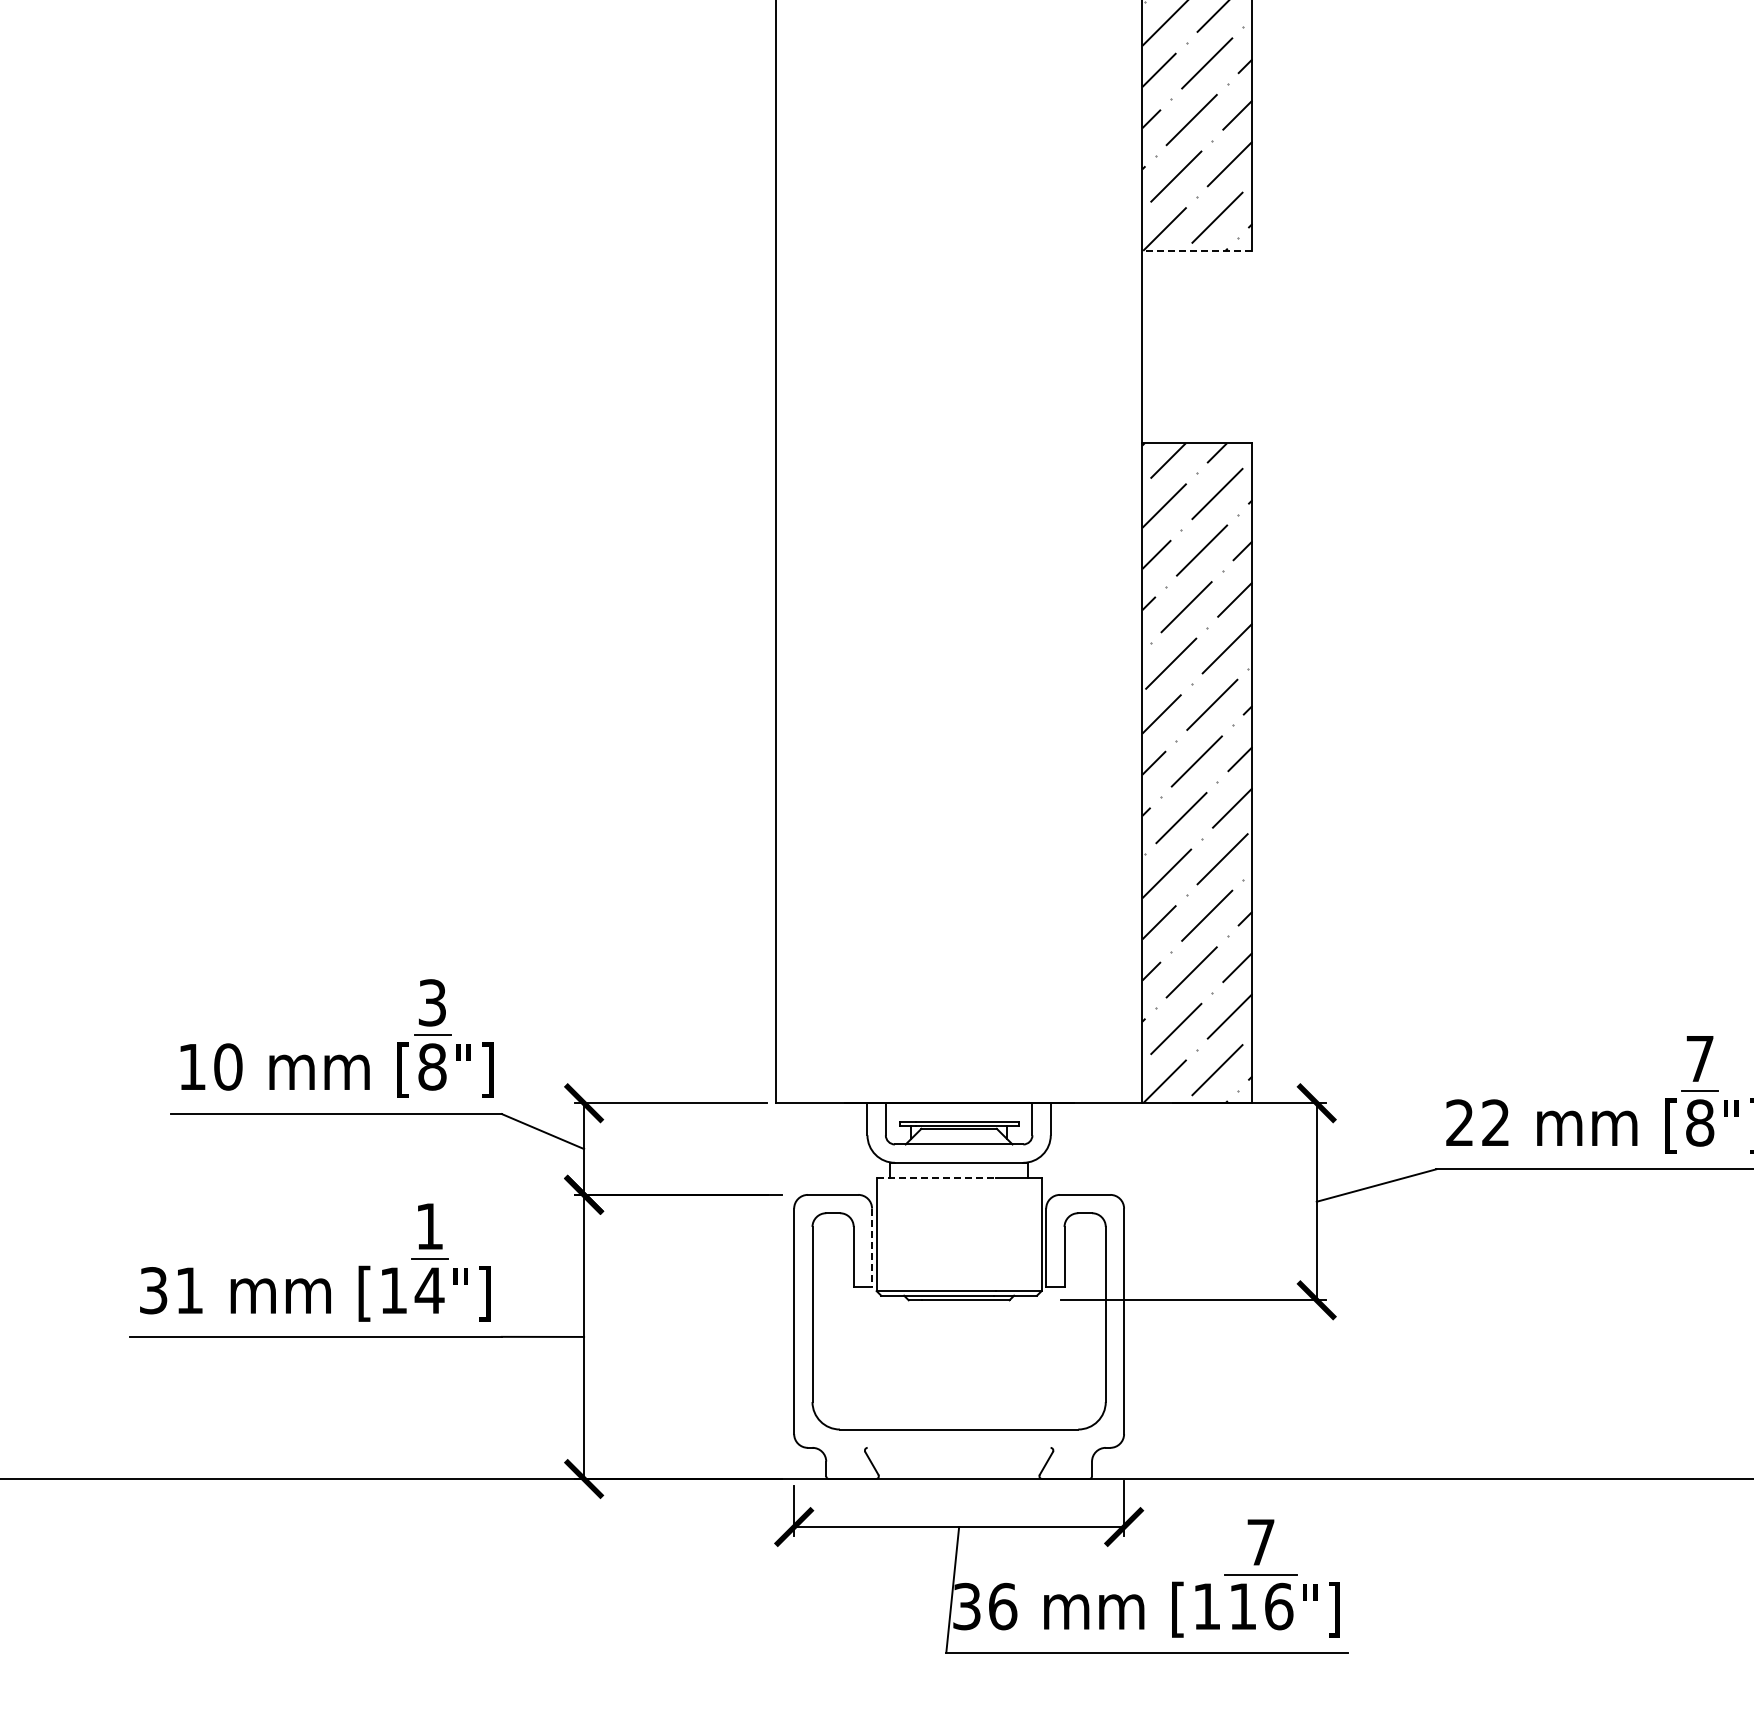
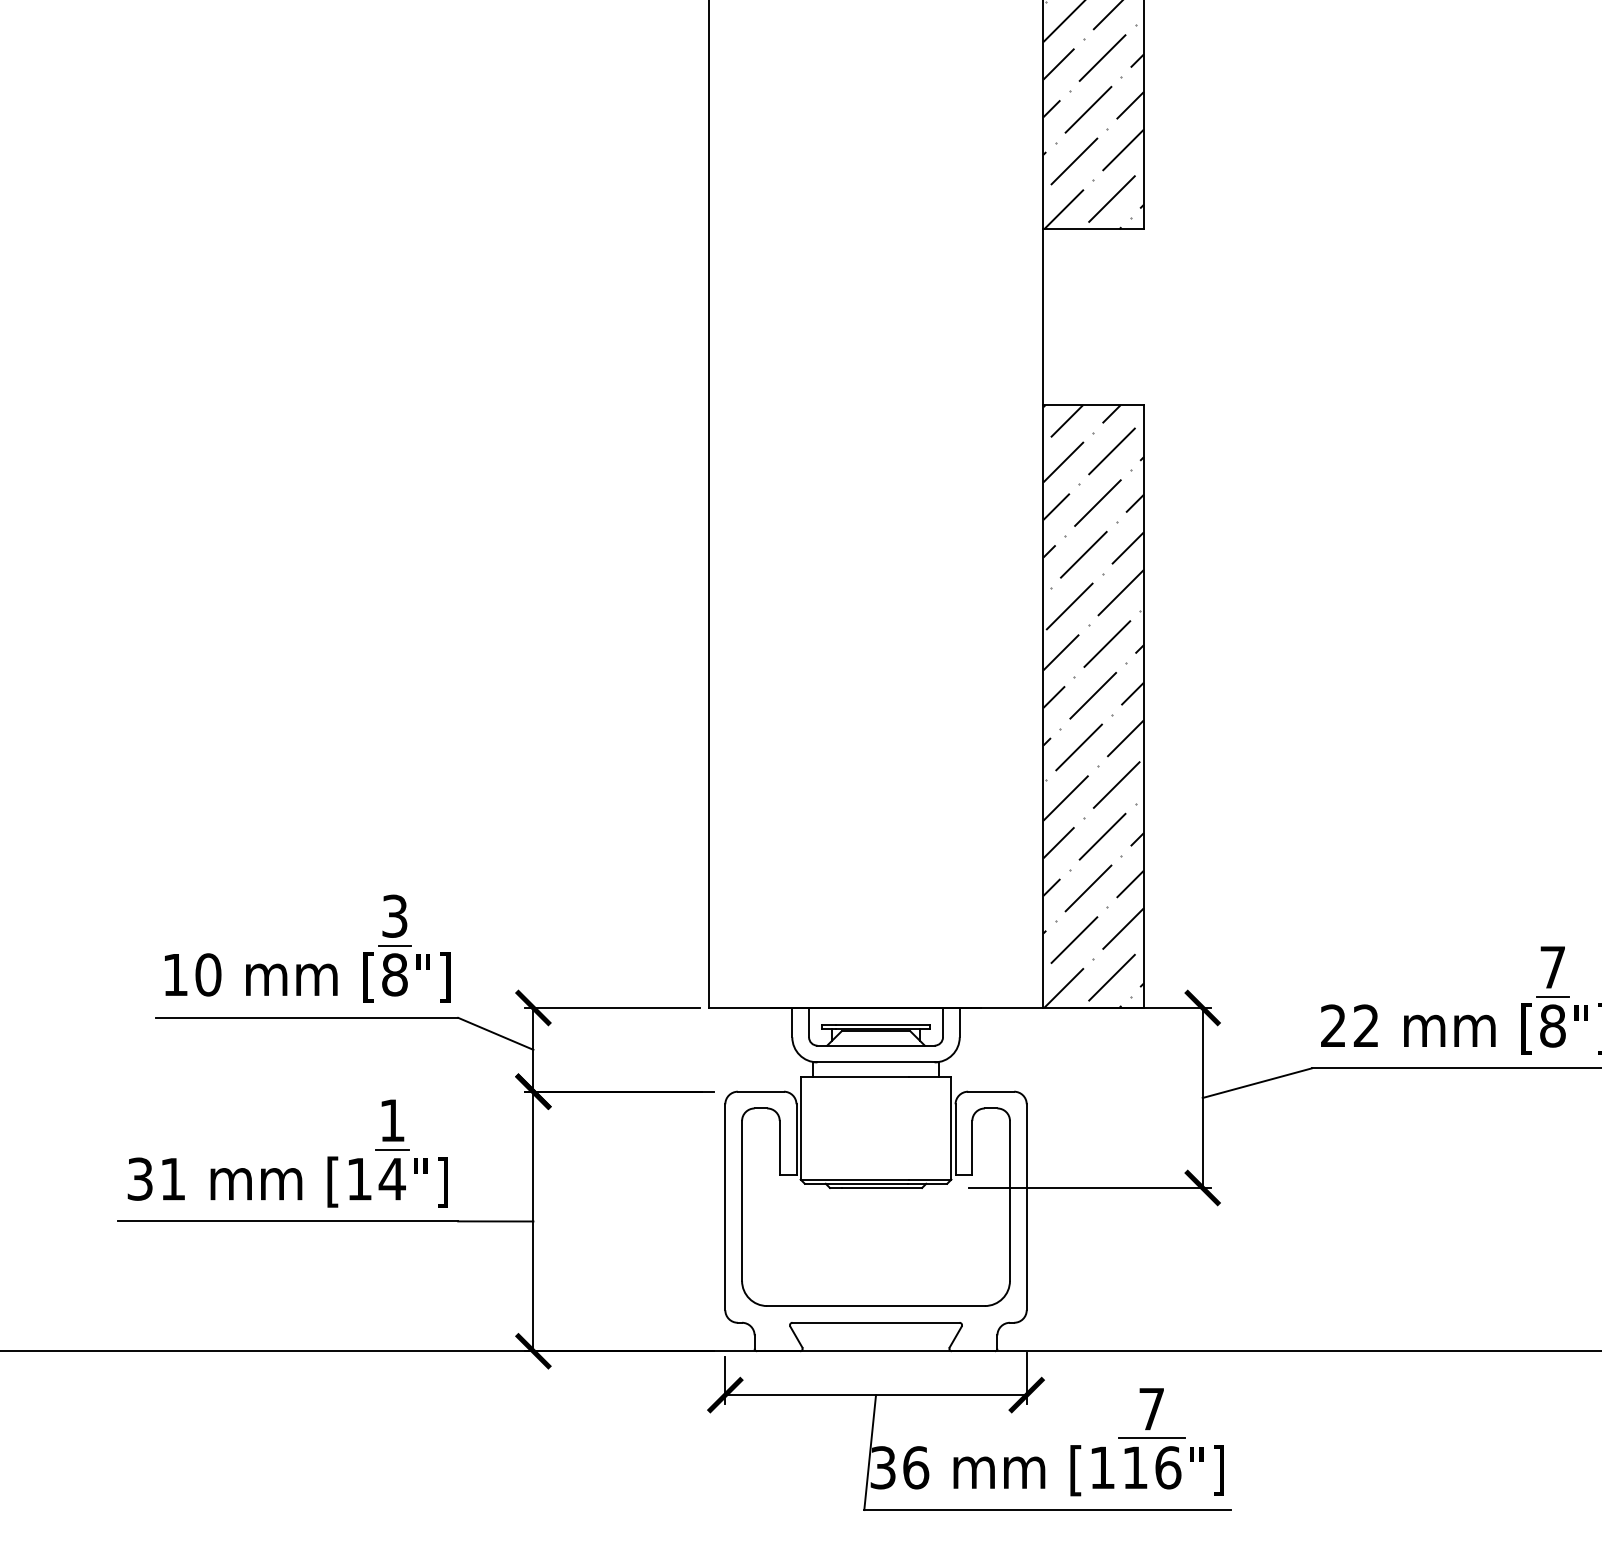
line: (1197, 250) -> (1093, 229), dashed -> solid
line: (936, 1178) -> (855, 1076), dashed -> solid
line: (872, 1247) -> (796, 1139), dashed -> solid
line: (958, 1447) -> (875, 1322), added

